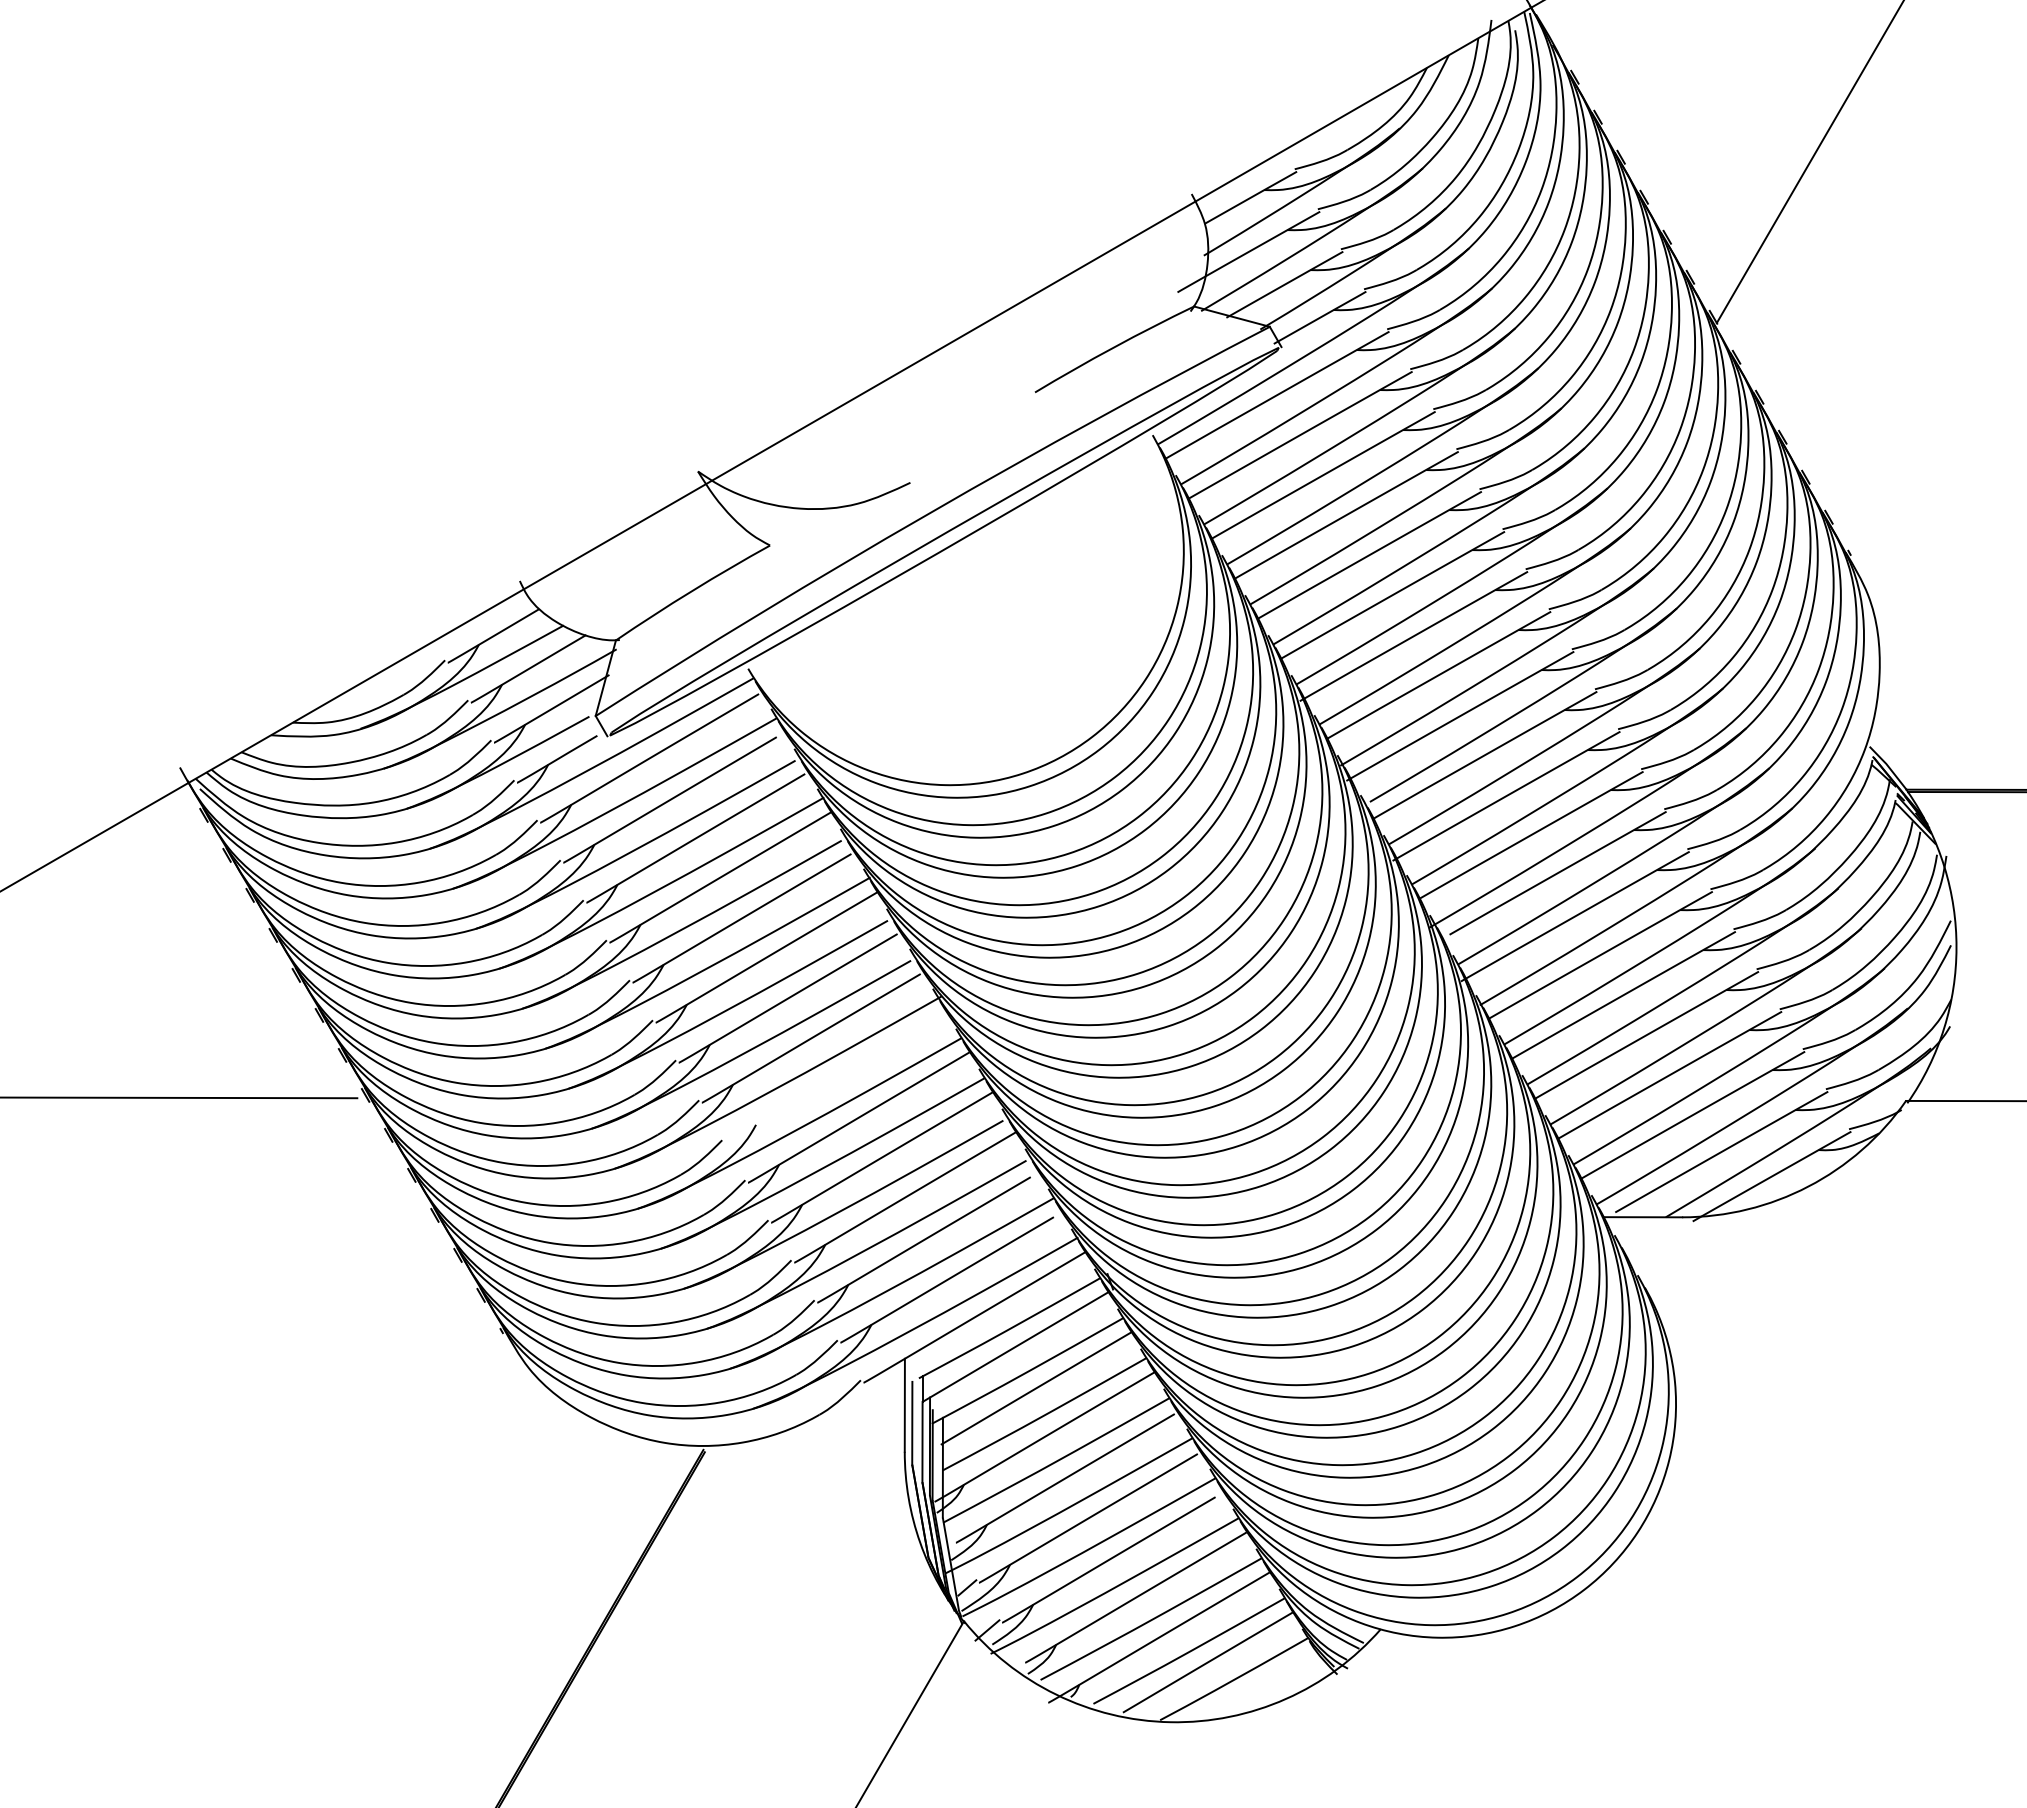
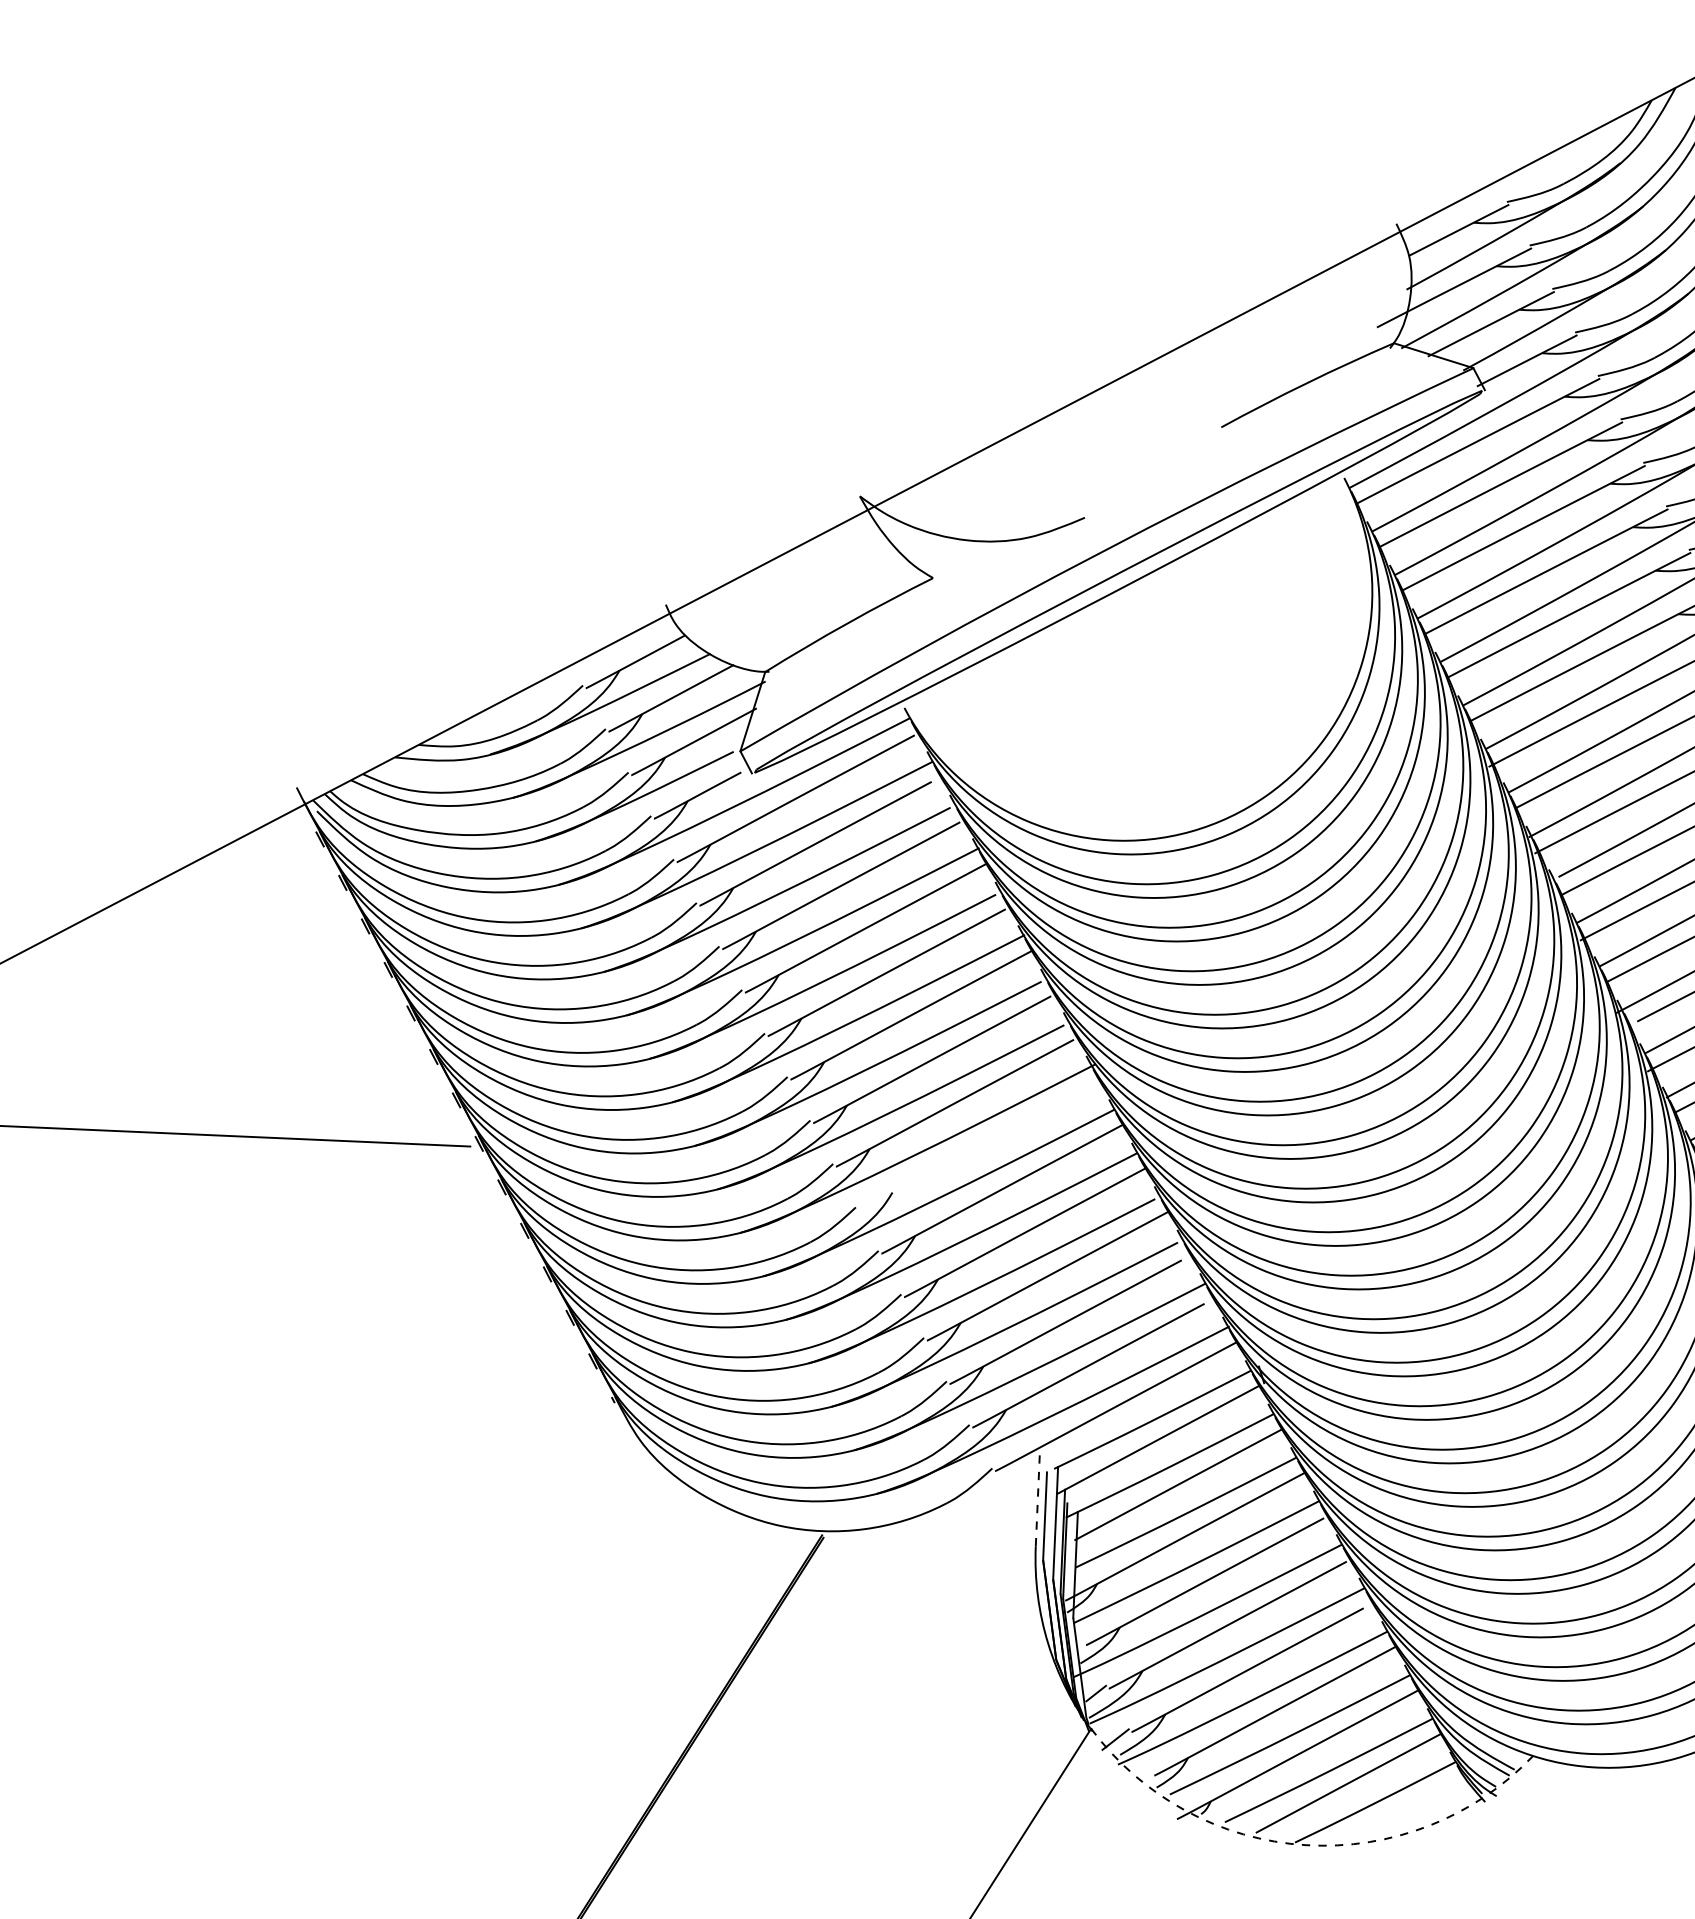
line: (904, 1405) -> (1037, 1497), solid -> dashed
arc: (1170, 1722) -> (1305, 1845), solid -> dashed

